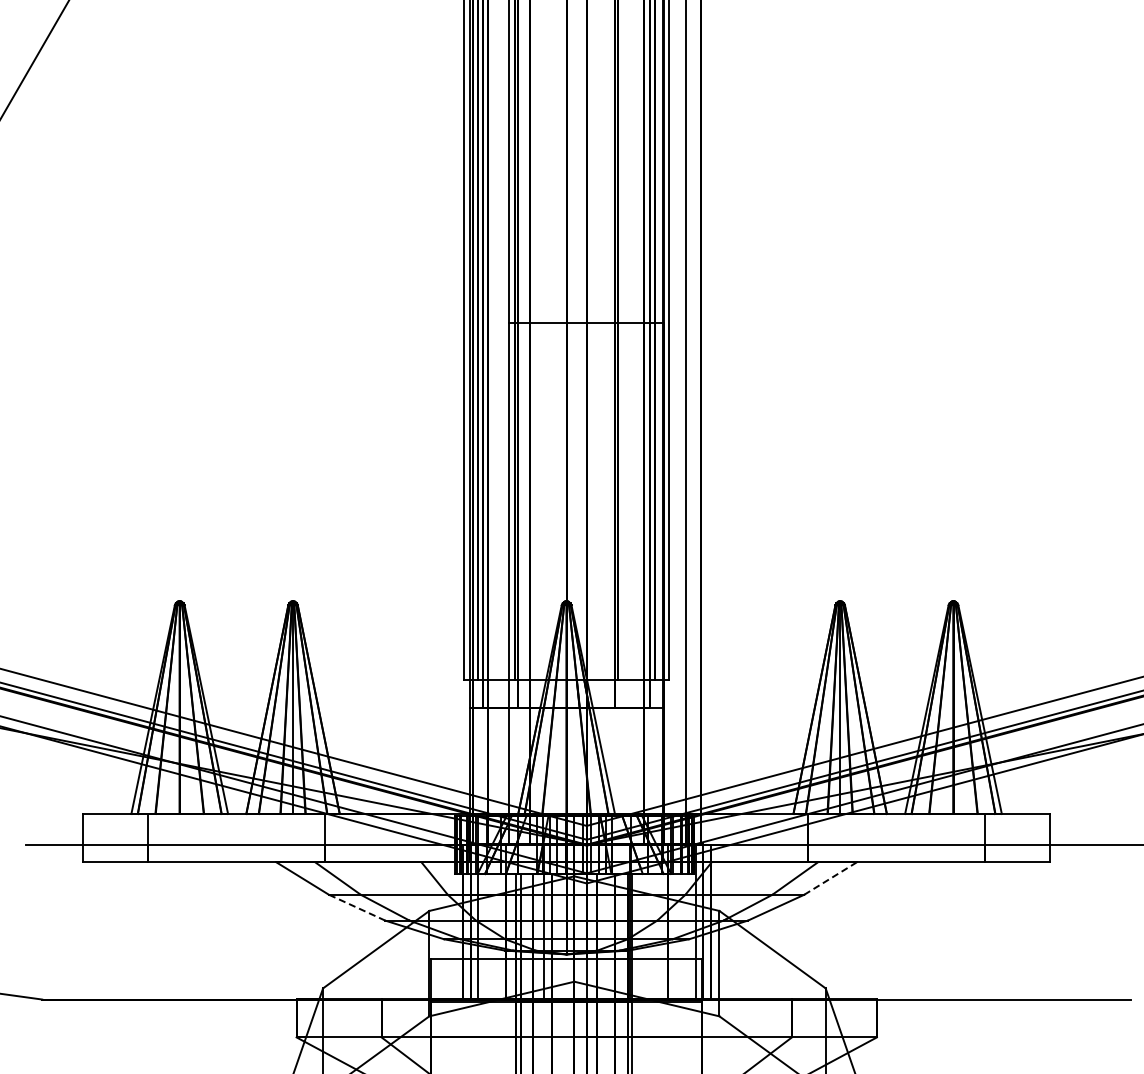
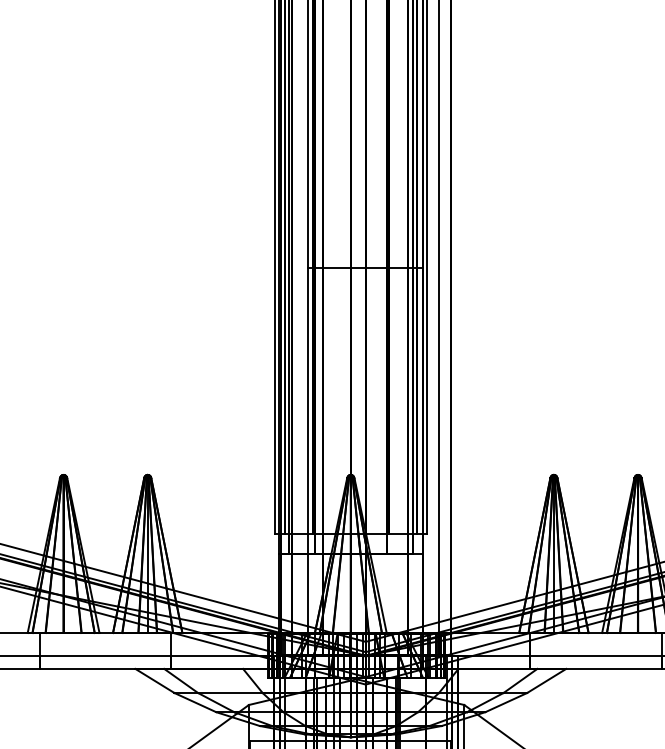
line: (830, 878) -> (546, 680), dashed -> solid
line: (357, 907) -> (195, 702), dashed -> solid

